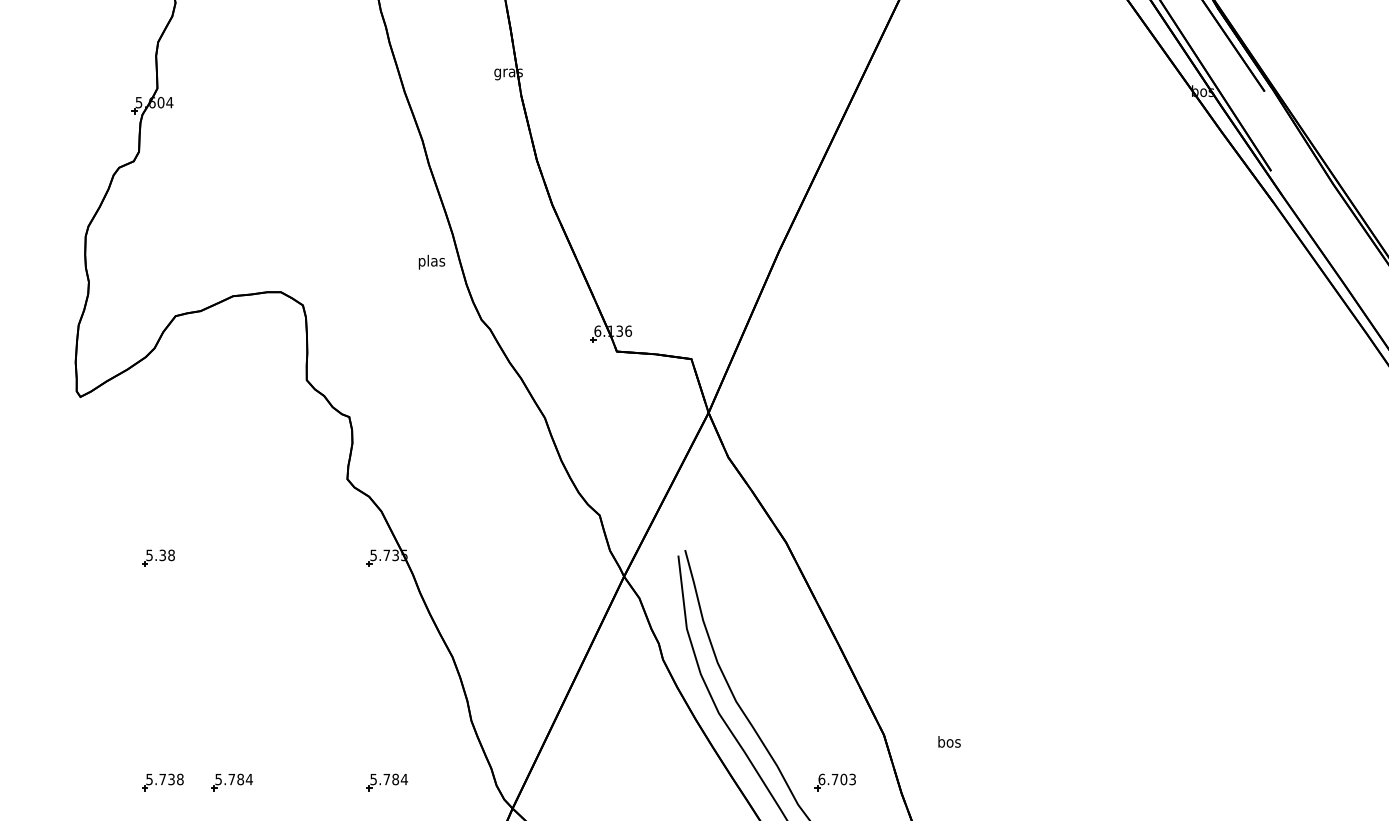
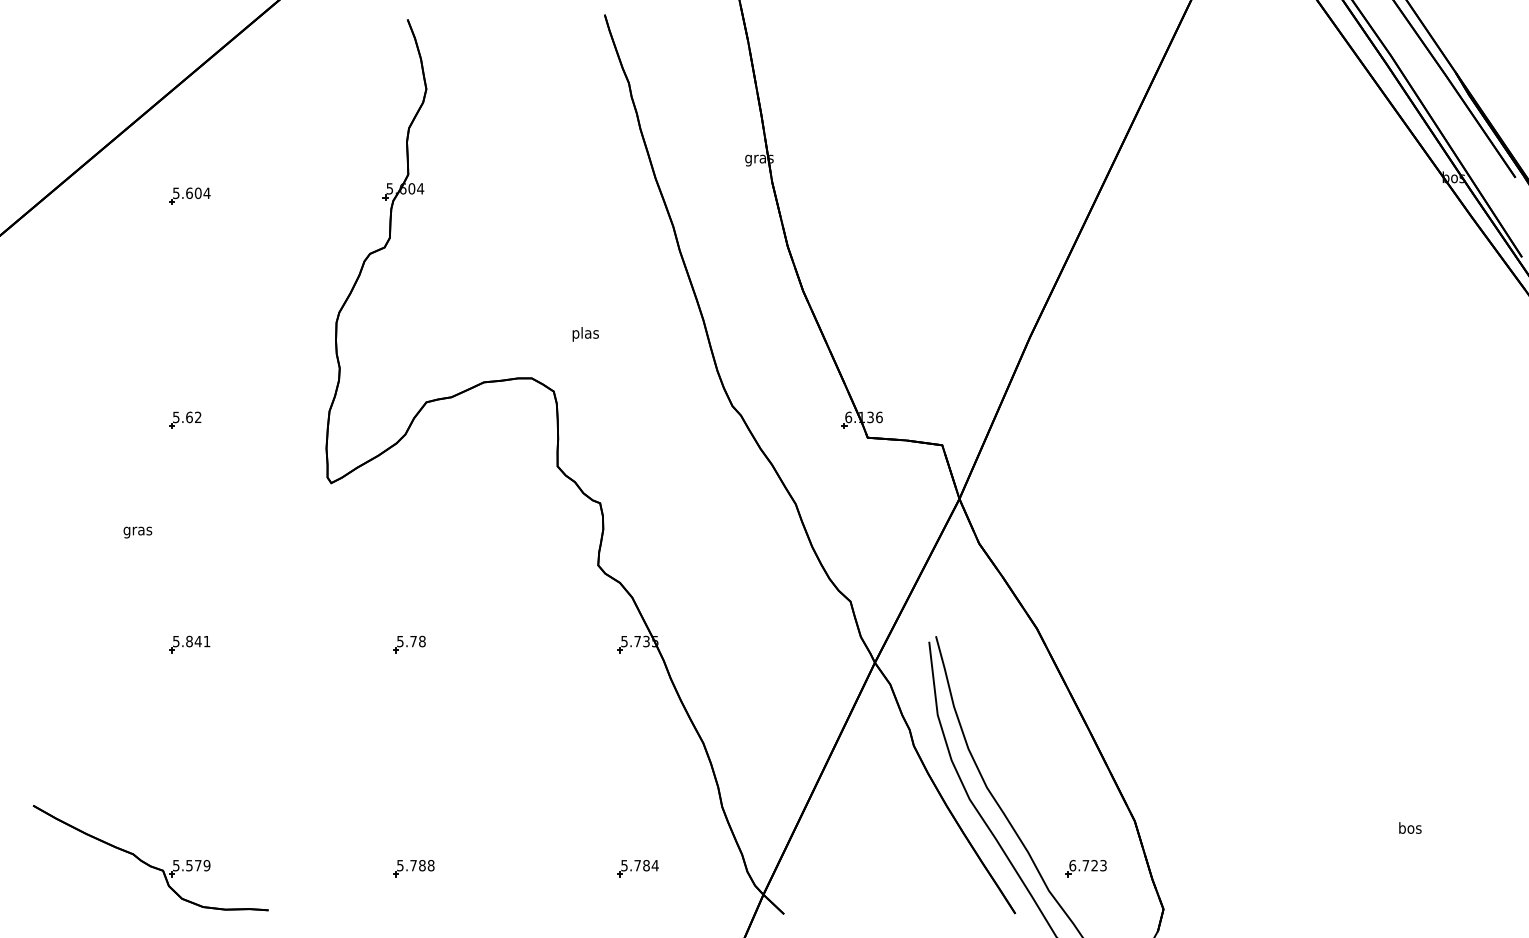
text: (431, 262) -> (585, 334), moved
text: (162, 555) -> (413, 641), 5.38 -> 5.78
text: (949, 741) -> (1410, 827), moved
text: (171, 779) -> (422, 865), 5.738 -> 5.788
text: (843, 779) -> (1094, 865), 6.703 -> 6.723
part: (231, 782) -> (482, 868), removed

